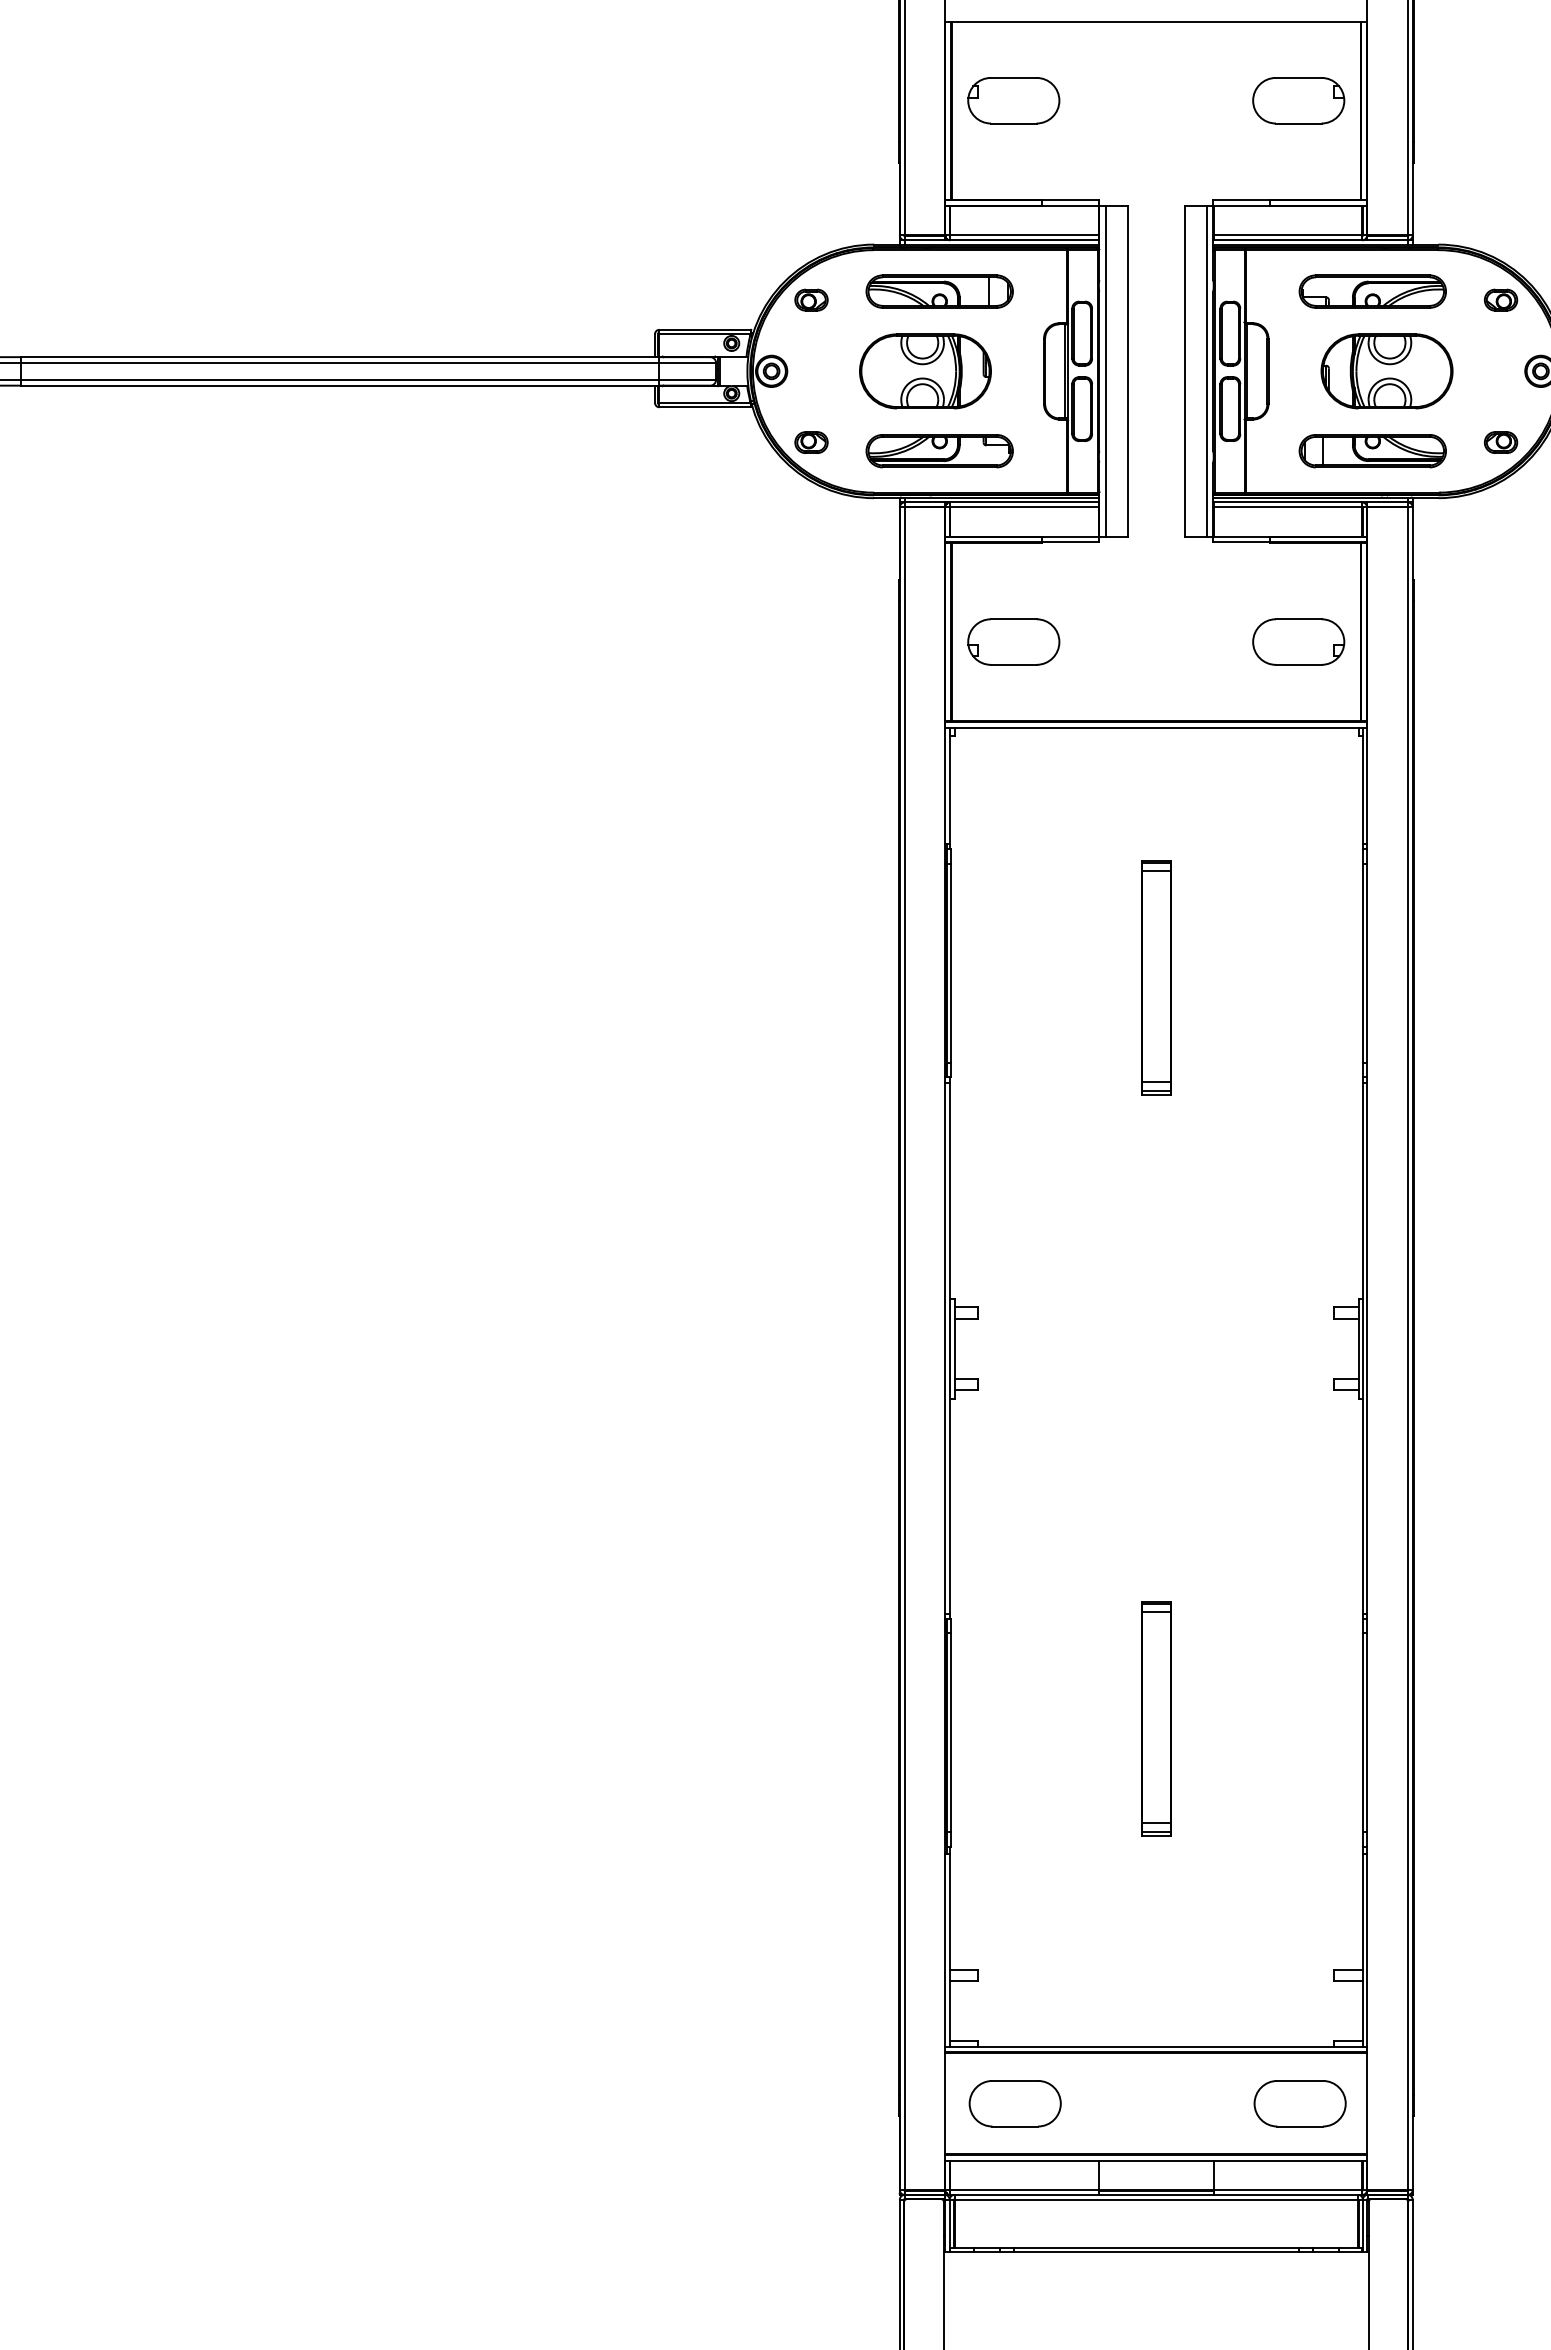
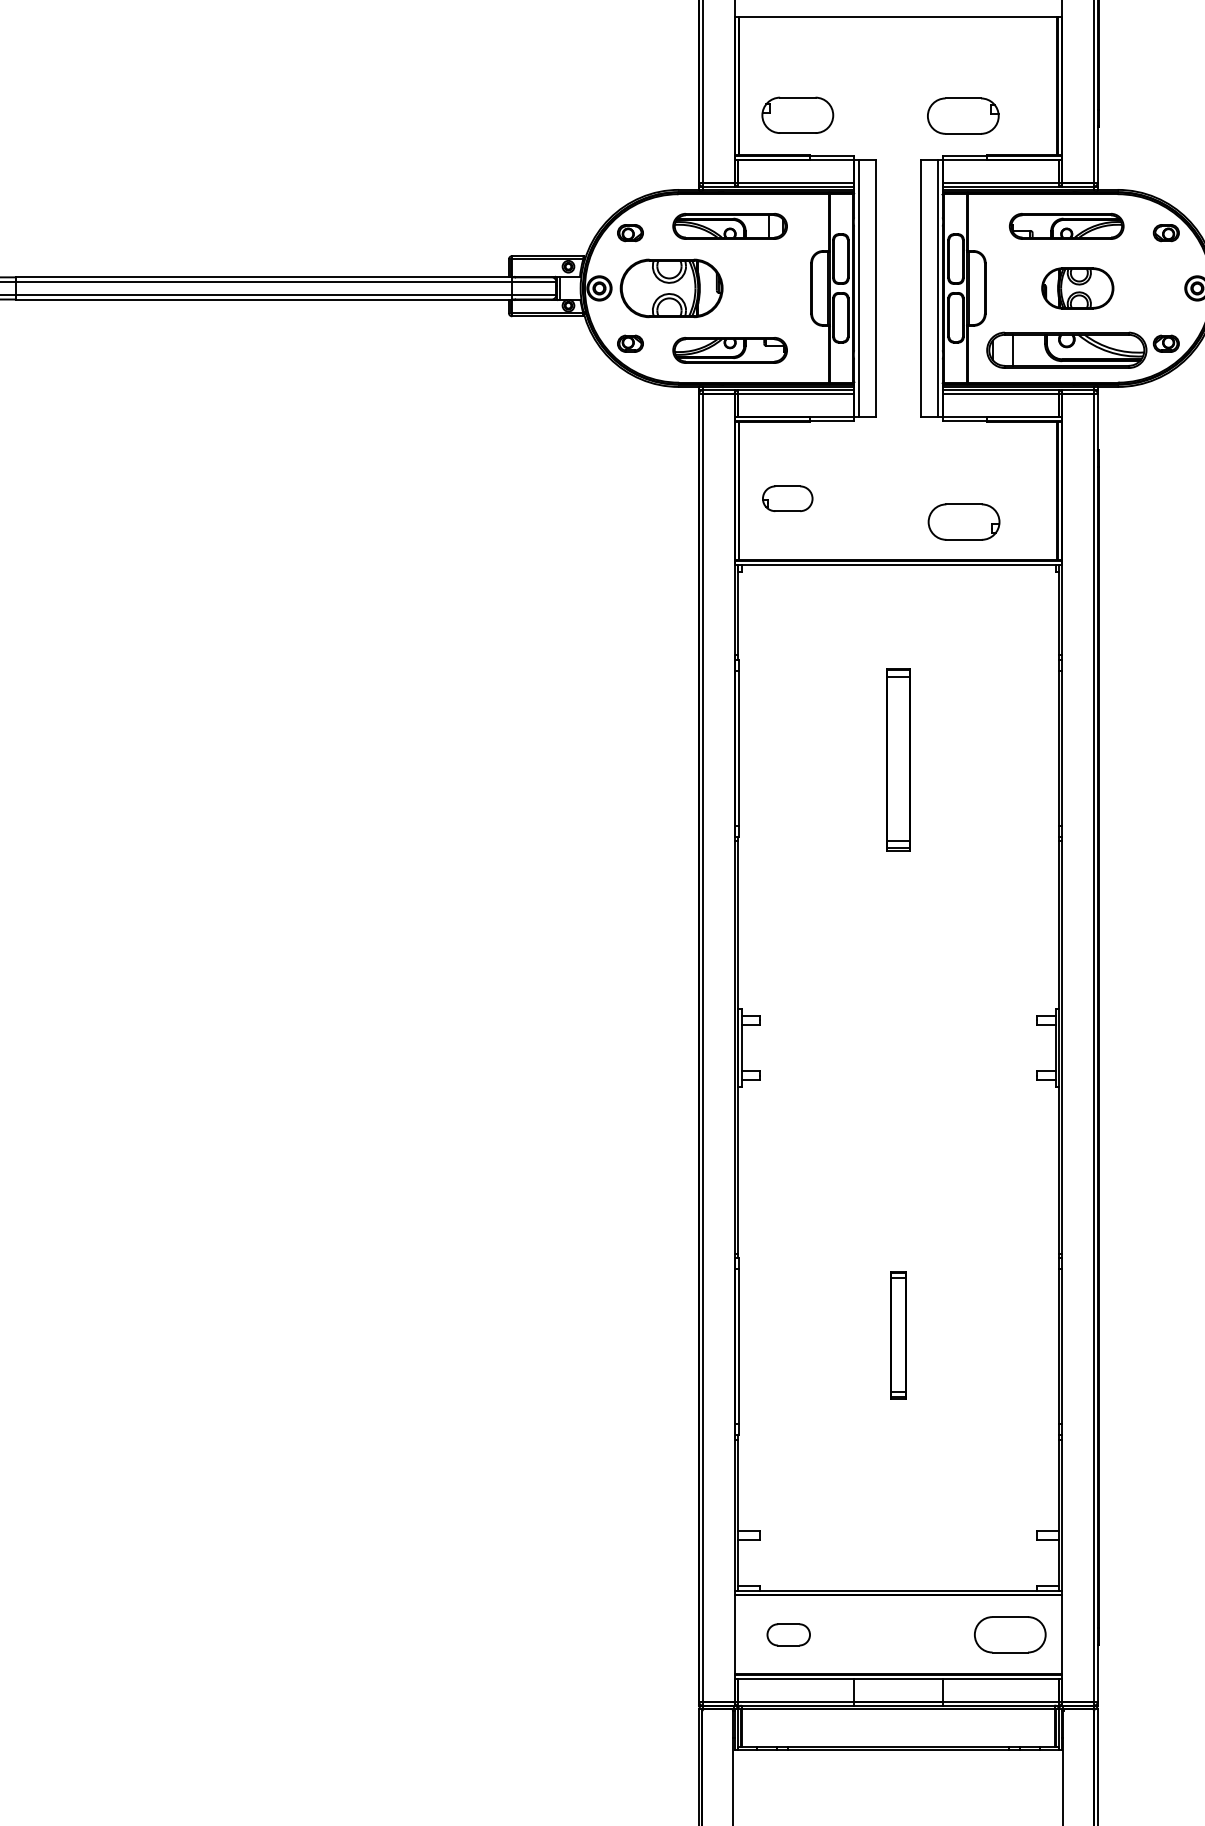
part: (1013, 100) -> (797, 115), moved
part: (1298, 100) -> (963, 115), moved
part: (925, 371) -> (671, 288), moved
part: (1386, 371) -> (1077, 288), size x0.7
part: (1372, 451) -> (1066, 350), size x1.4
part: (1013, 641) -> (787, 498), size x0.7
part: (1298, 641) -> (963, 521), moved
part: (1156, 1718) -> (898, 1335), size x0.7
part: (1014, 2103) -> (788, 1634), size x0.6

